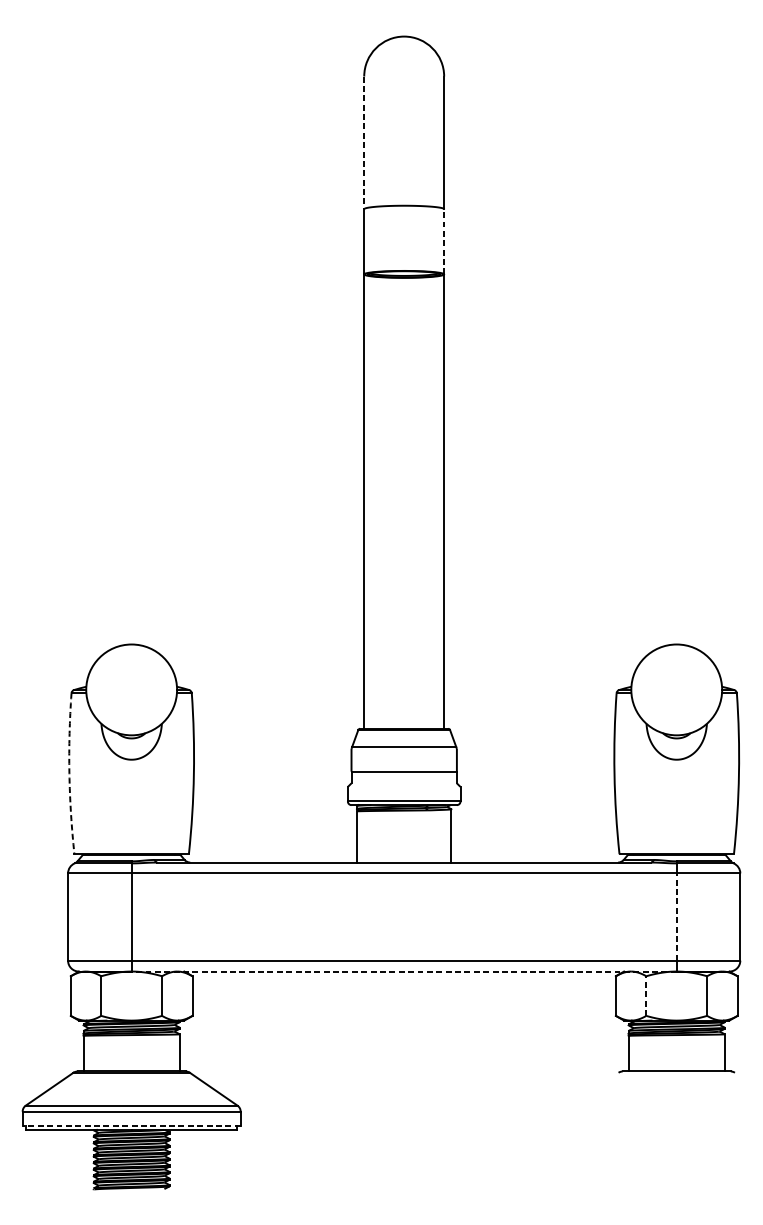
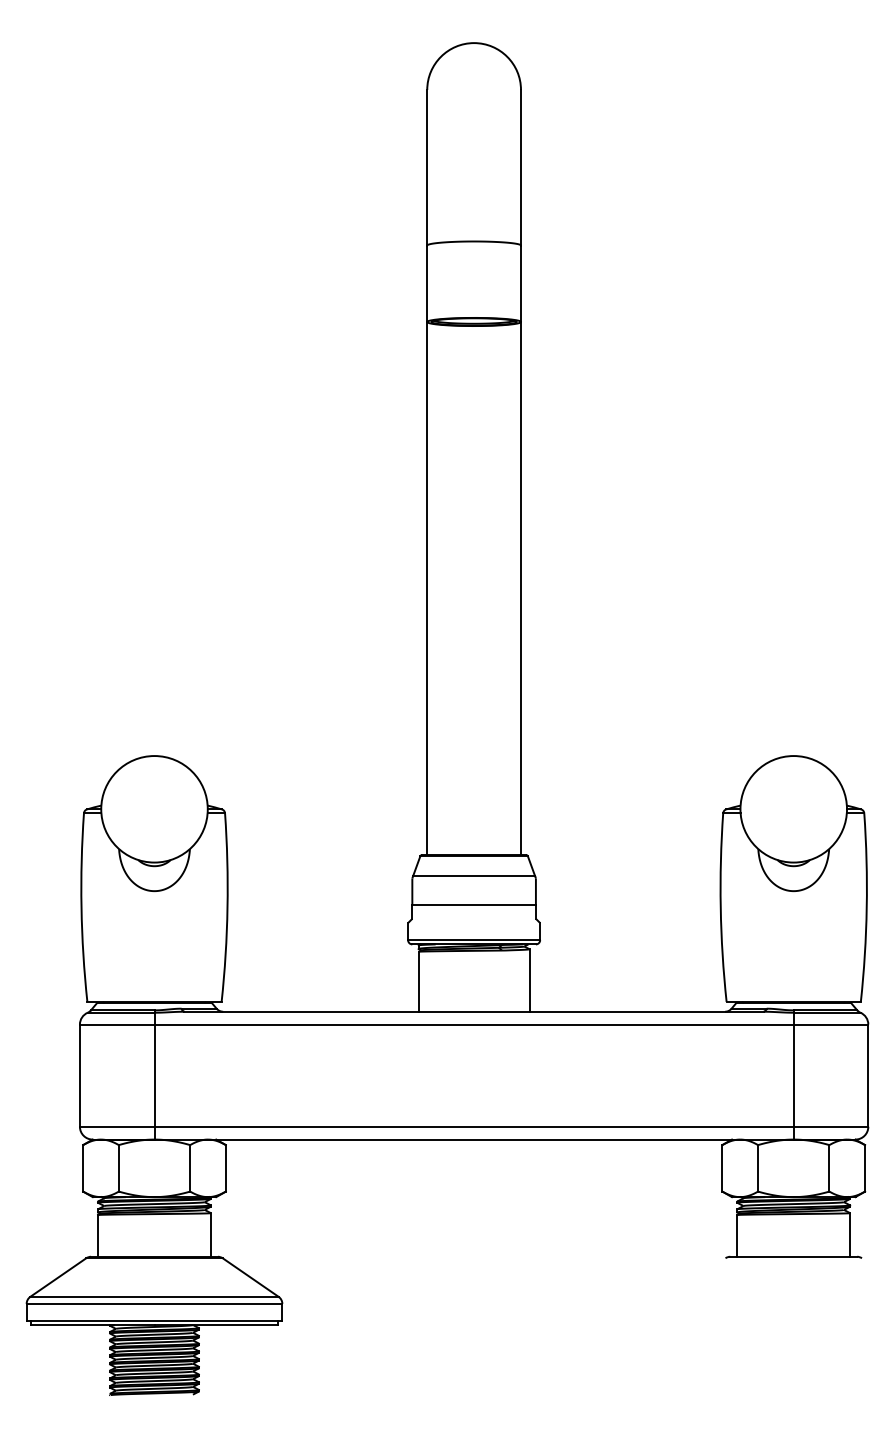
line: (364, 142) -> (427, 167), dashed -> solid
line: (444, 241) -> (521, 283), dashed -> solid
arc: (69, 773) -> (81, 907), dashed -> solid
line: (676, 916) -> (793, 1075), dashed -> solid
line: (404, 971) -> (474, 1139), dashed -> solid
line: (646, 995) -> (758, 1167), dashed -> solid
line: (131, 1125) -> (154, 1320), dashed -> solid

